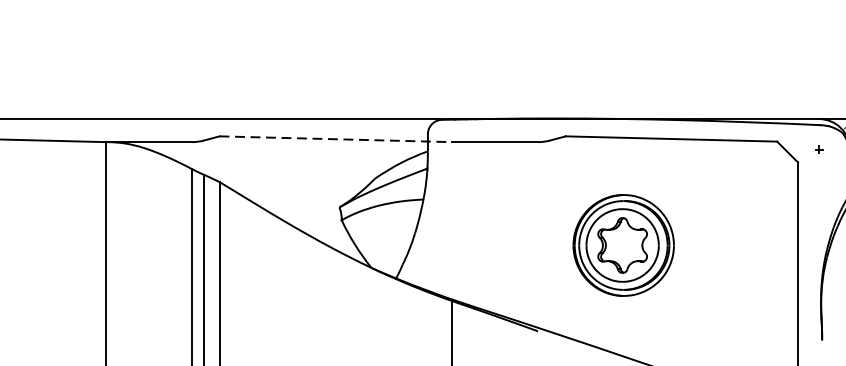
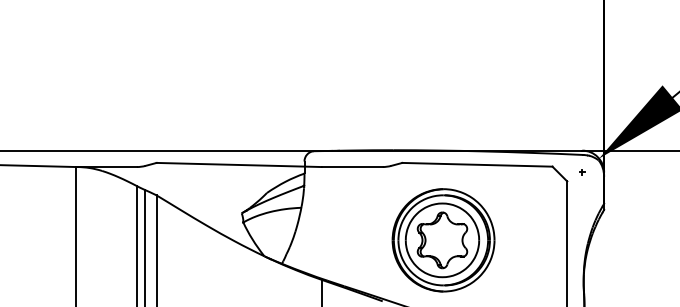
line: (336, 138) -> (239, 164), dashed -> solid
part: (623, 245) -> (443, 240), size x1.43

